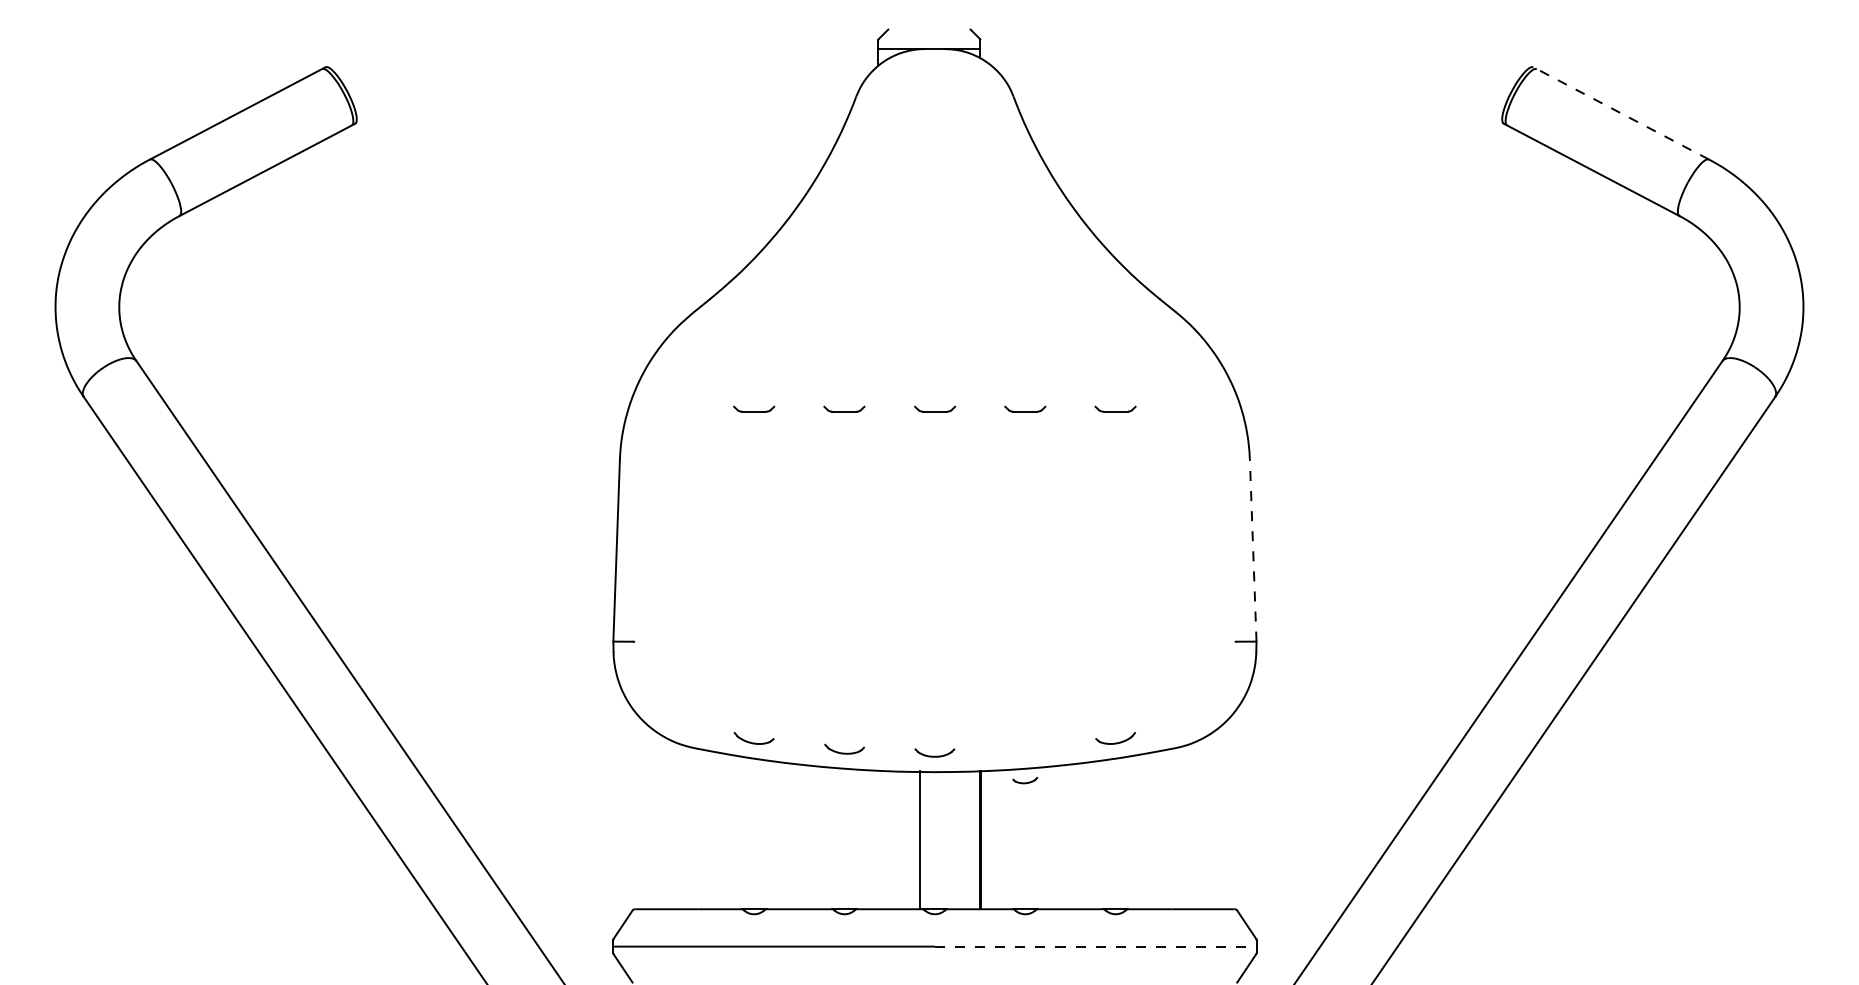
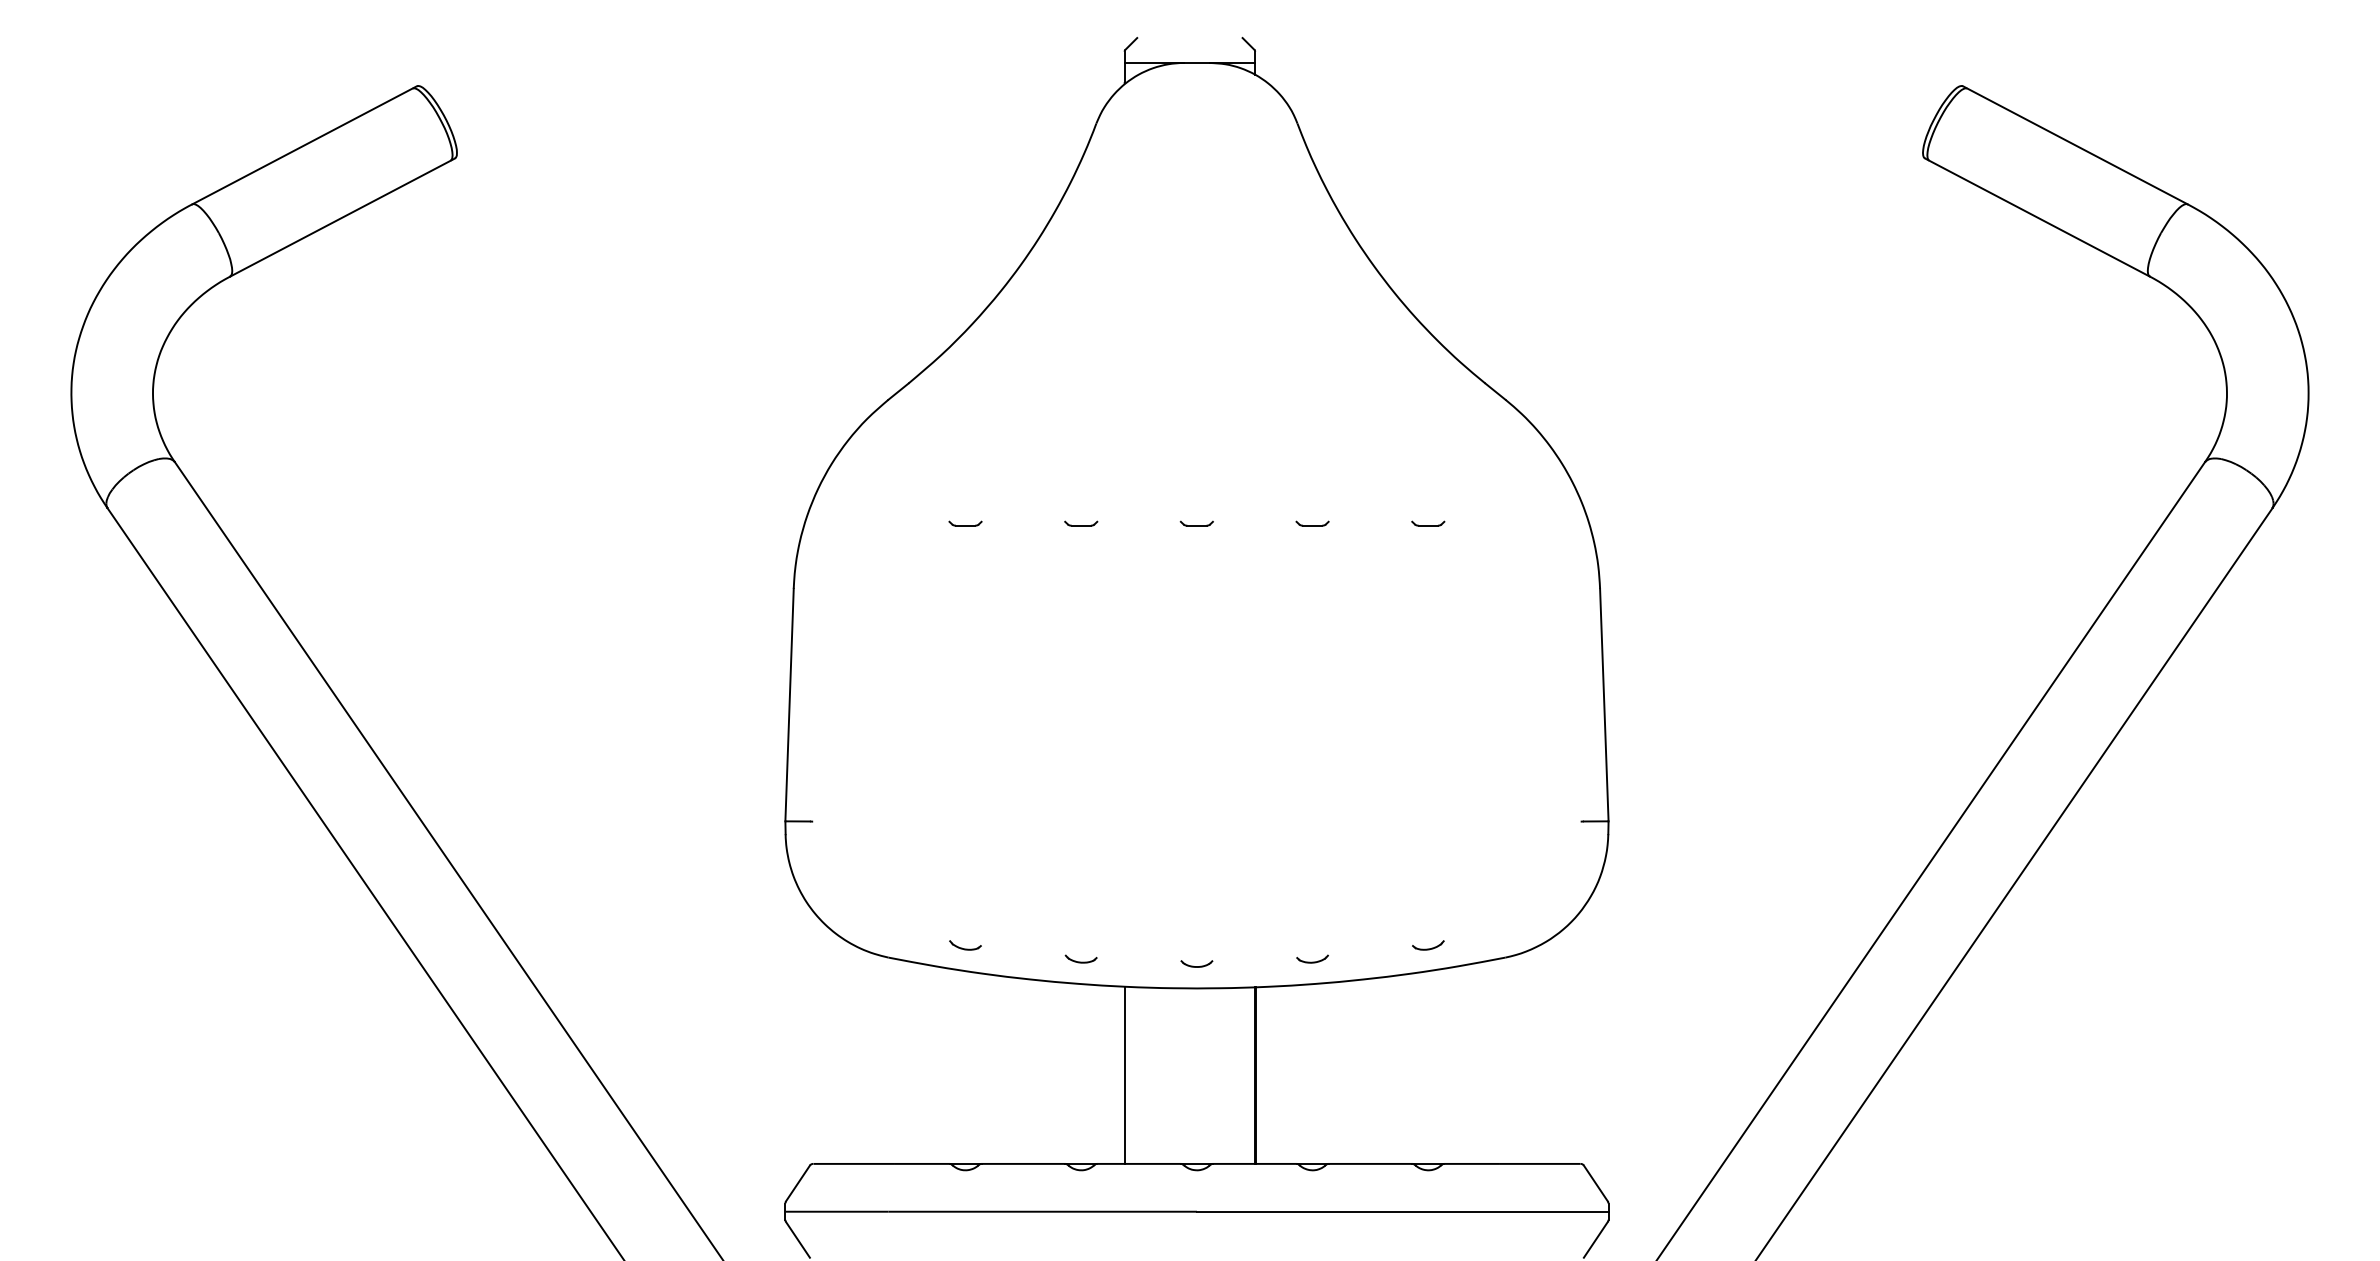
line: (1621, 113) -> (2075, 145), dashed -> solid
part: (754, 408) -> (965, 523), size x0.62
part: (844, 408) -> (1081, 523), size x0.62
part: (934, 408) -> (1196, 523), size x0.62
part: (1025, 408) -> (1312, 523), size x0.62
part: (1115, 408) -> (1428, 523), size x0.62
line: (1253, 550) -> (1604, 704), dashed -> solid
part: (754, 738) -> (965, 945), size x0.62
part: (1115, 738) -> (1428, 945), size x0.62
part: (843, 748) -> (1080, 958), size x0.62
part: (934, 752) -> (1196, 963), size x0.62
part: (1025, 780) -> (1312, 958), moved
line: (919, 840) -> (1124, 1075), moved
line: (1095, 946) -> (1402, 1211), dashed -> solid

